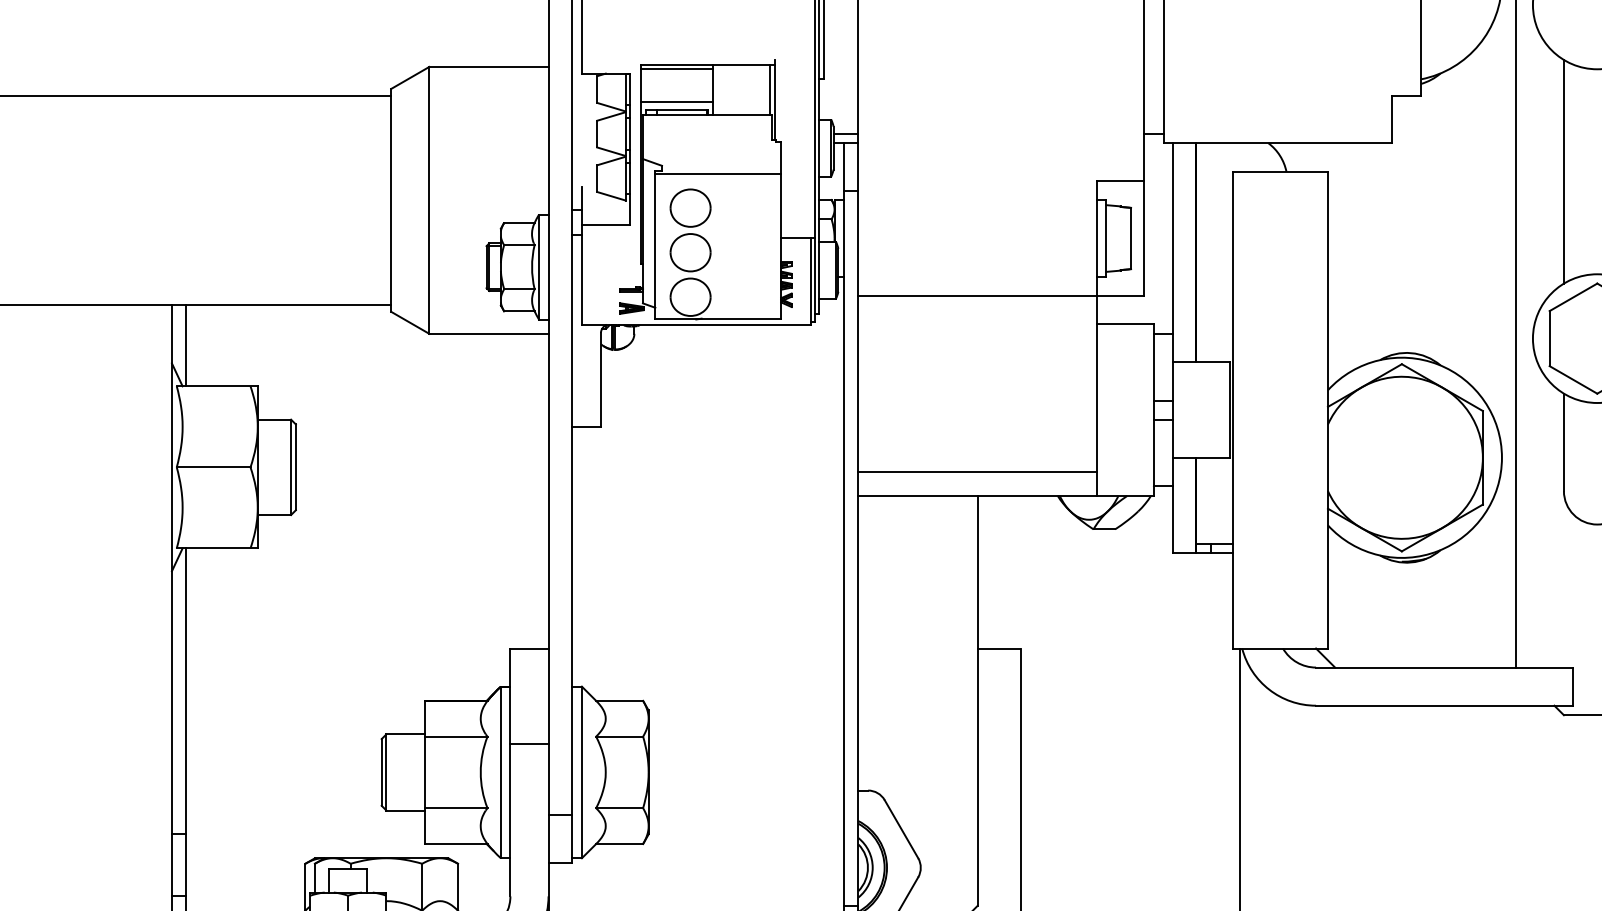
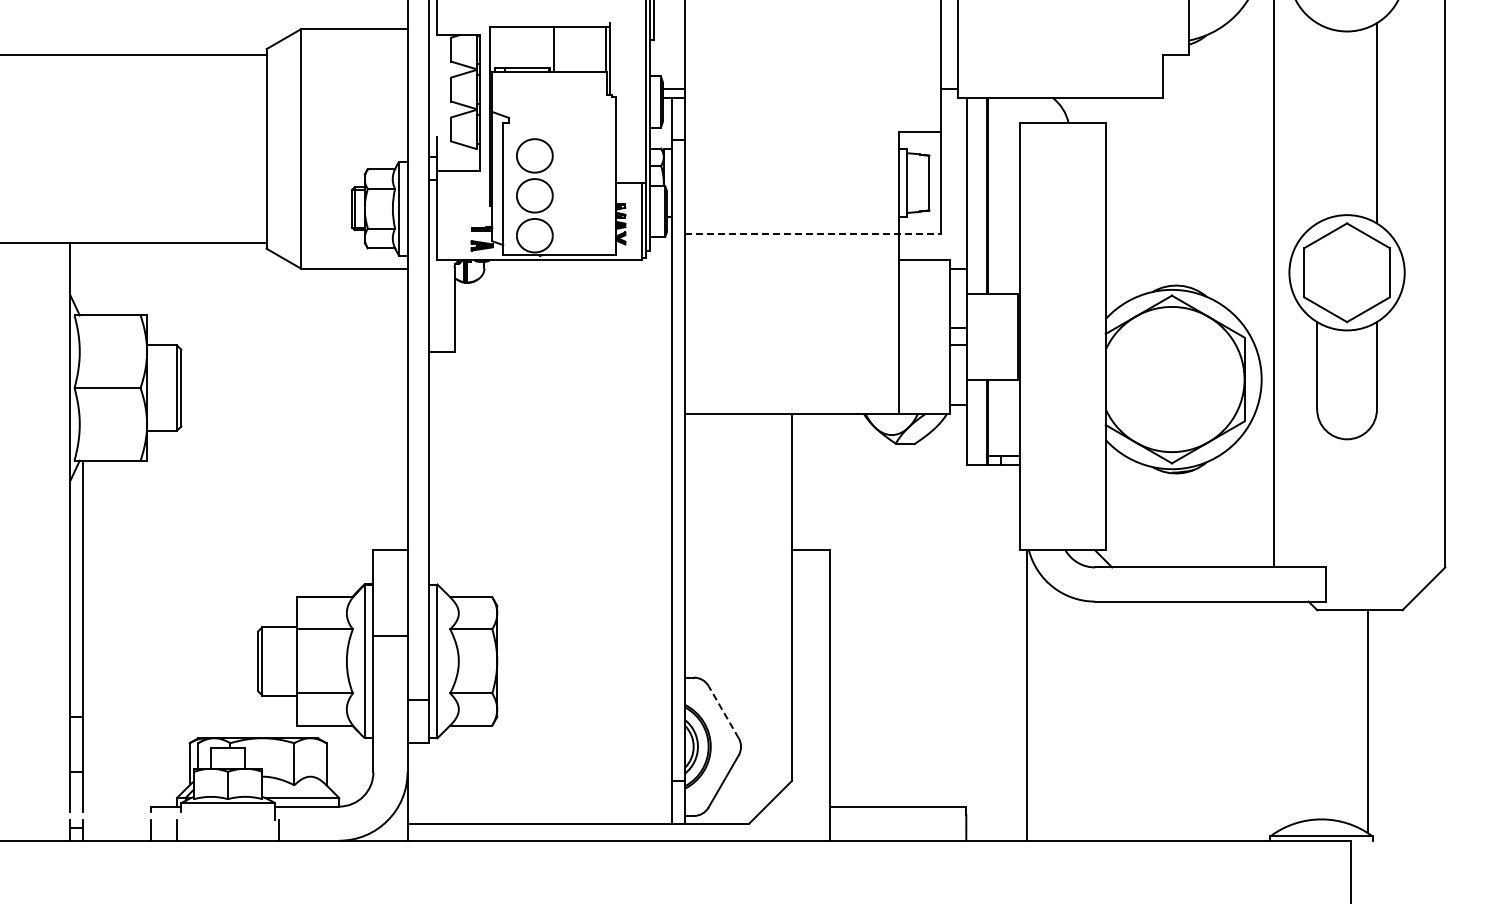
line: (676, 69) -> (522, 31), removed
line: (676, 101) -> (522, 60), removed
line: (1564, 171) -> (1317, 123), removed
line: (718, 174) -> (559, 125), removed
line: (1001, 295) -> (813, 234), solid -> dashed
line: (186, 345) -> (83, 278), removed
line: (977, 472) -> (791, 392), removed
line: (901, 828) -> (723, 711), solid -> dashed

